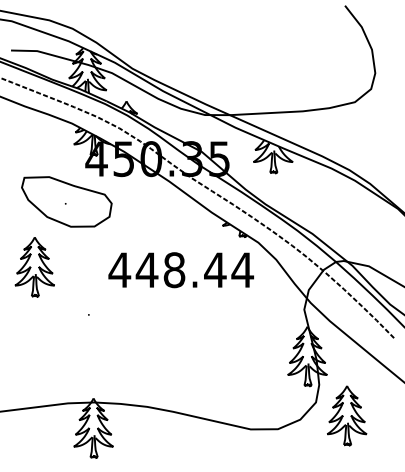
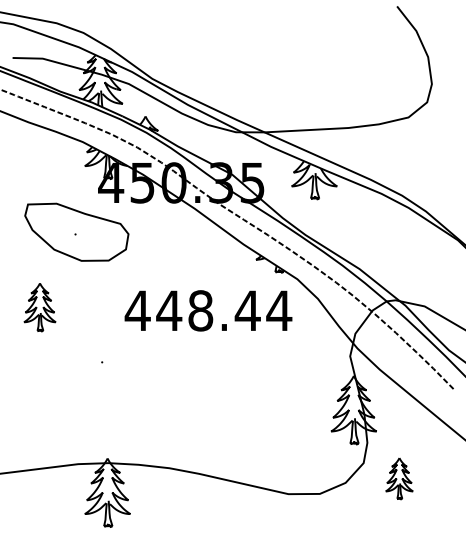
part: (34, 267) -> (39, 307), size x0.7
part: (347, 415) -> (399, 478), size x0.6

